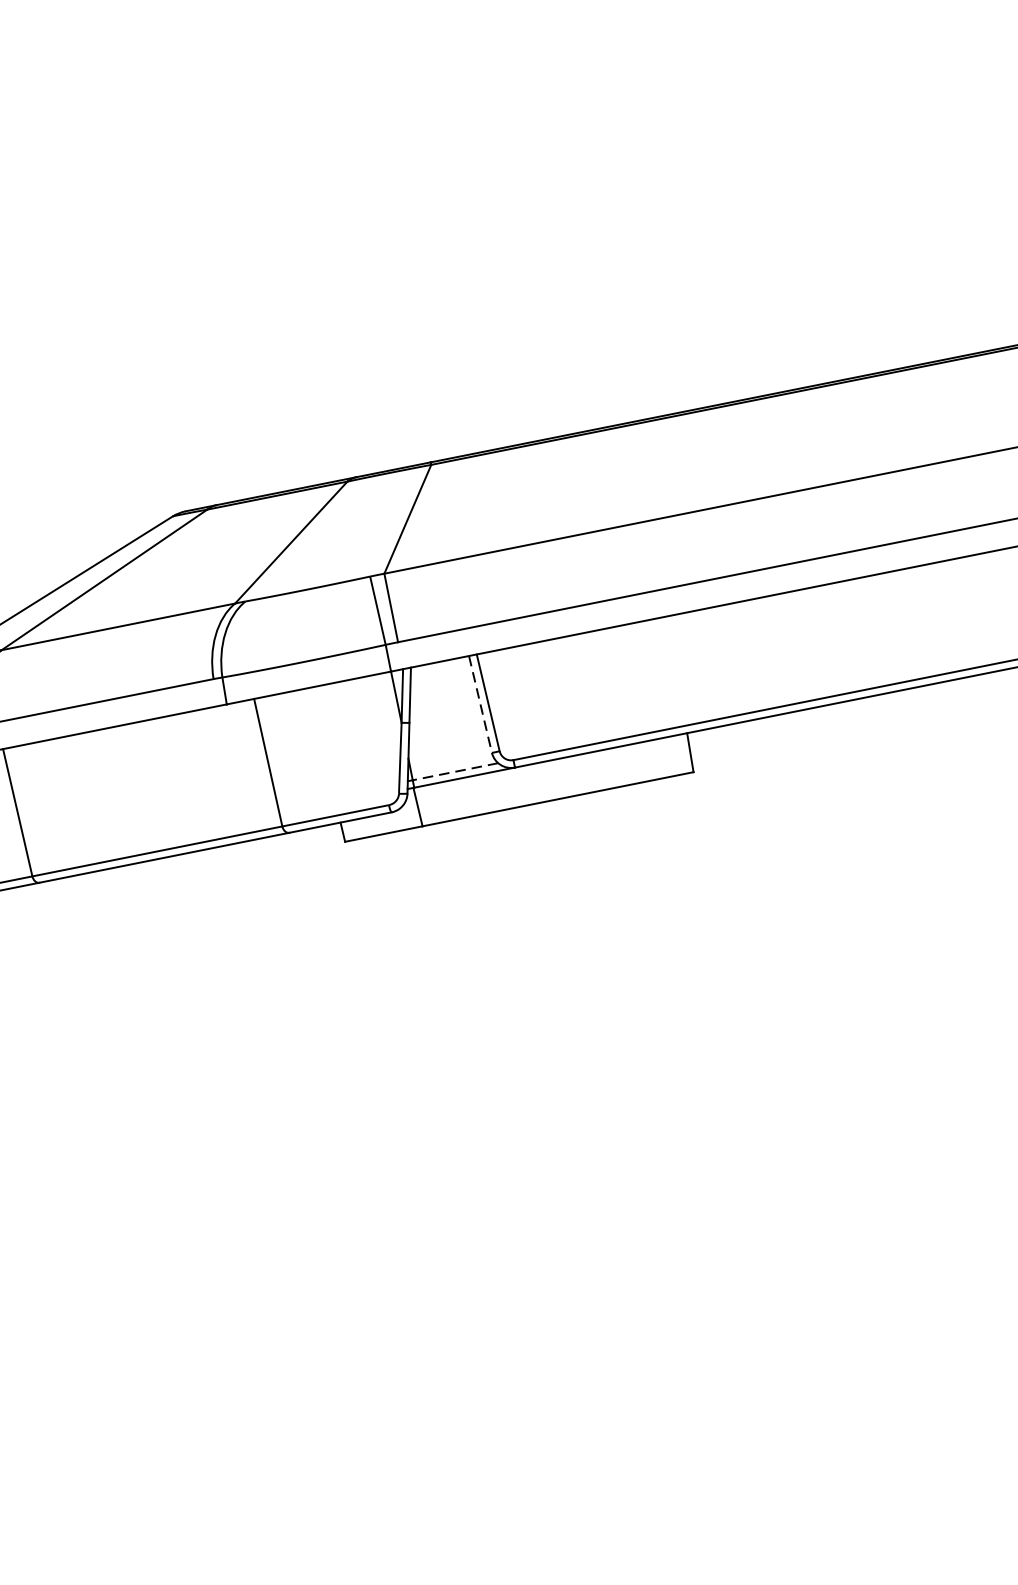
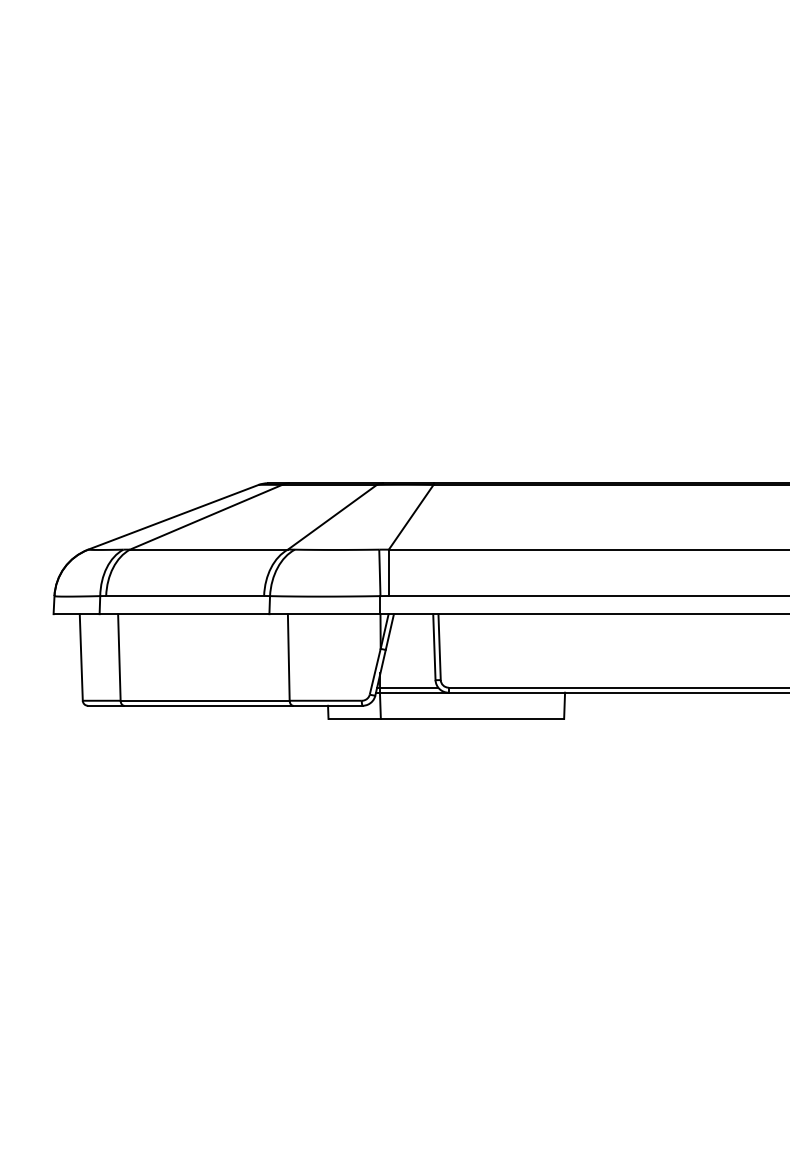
line: (480, 704) -> (434, 647), dashed -> solid
line: (455, 771) -> (409, 687), dashed -> solid

